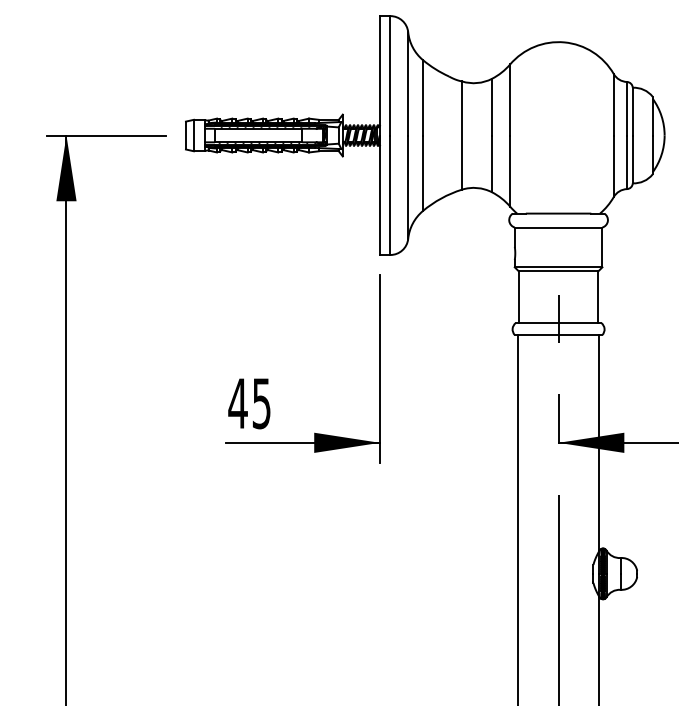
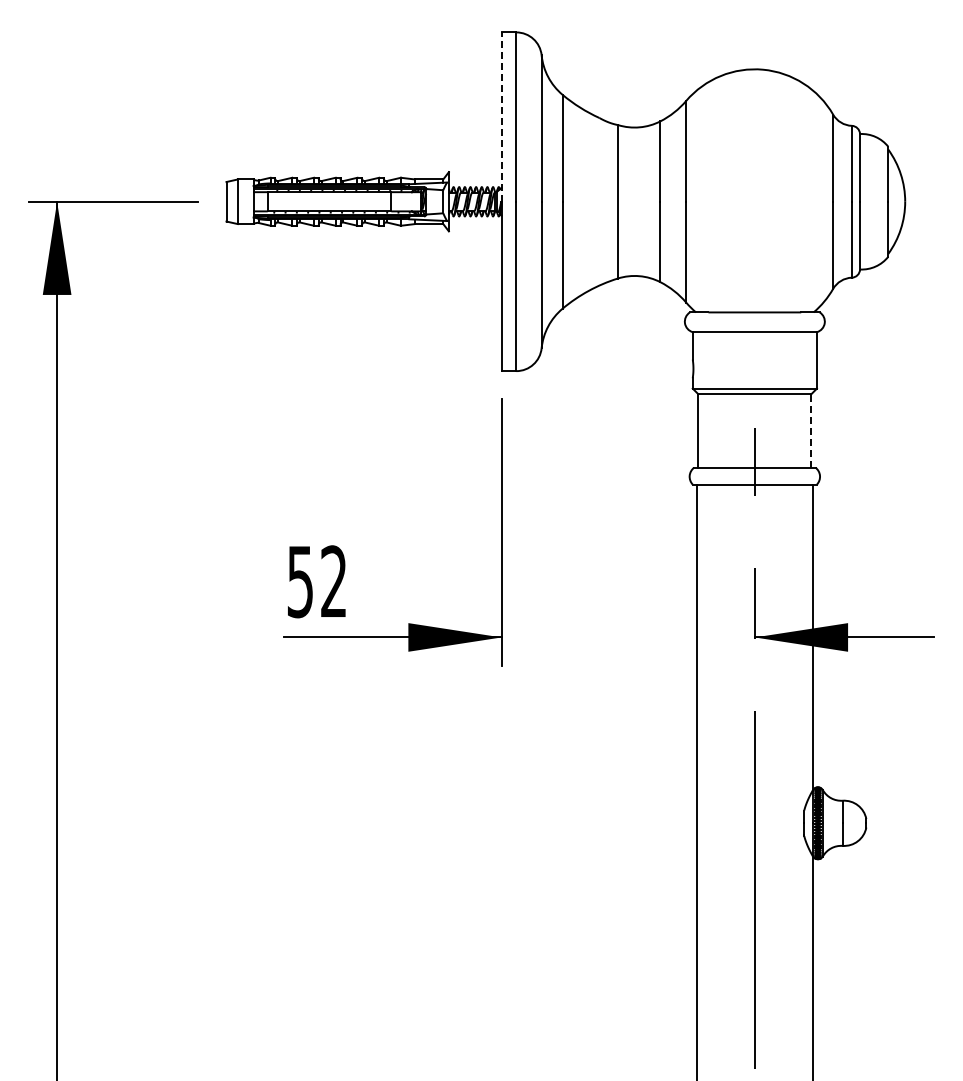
line: (379, 76) -> (501, 117), solid -> dashed
line: (598, 296) -> (811, 430), solid -> dashed
text: (249, 403) -> (316, 581), 45 -> 52

